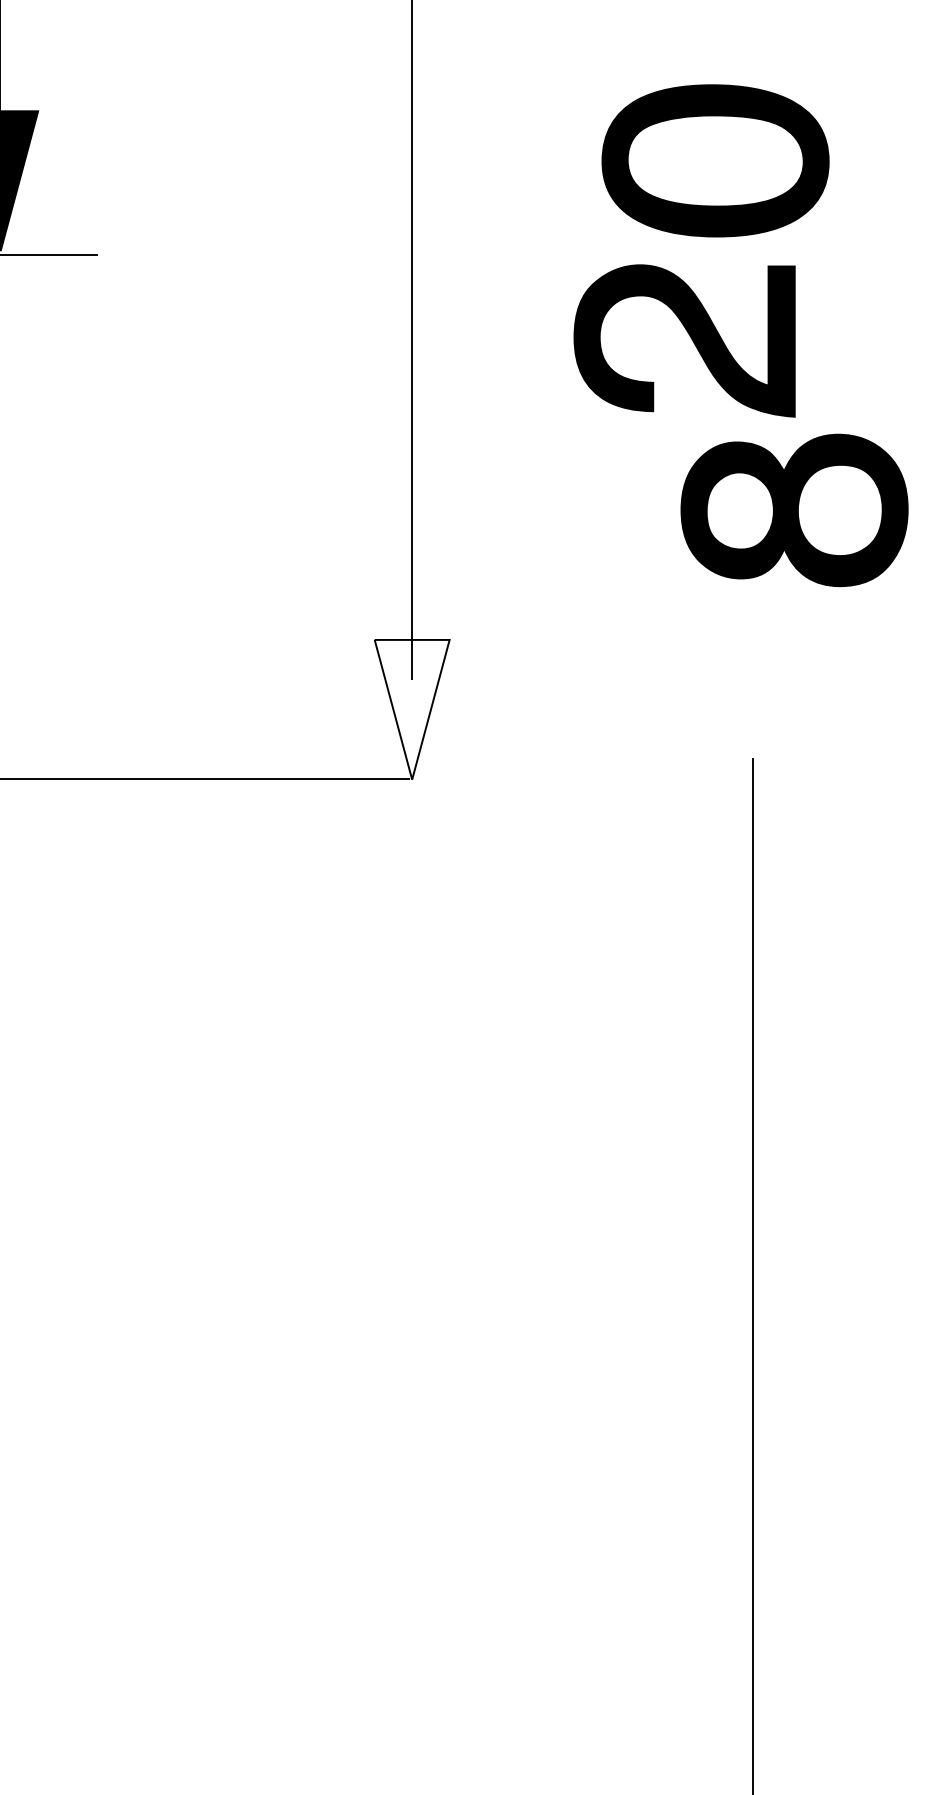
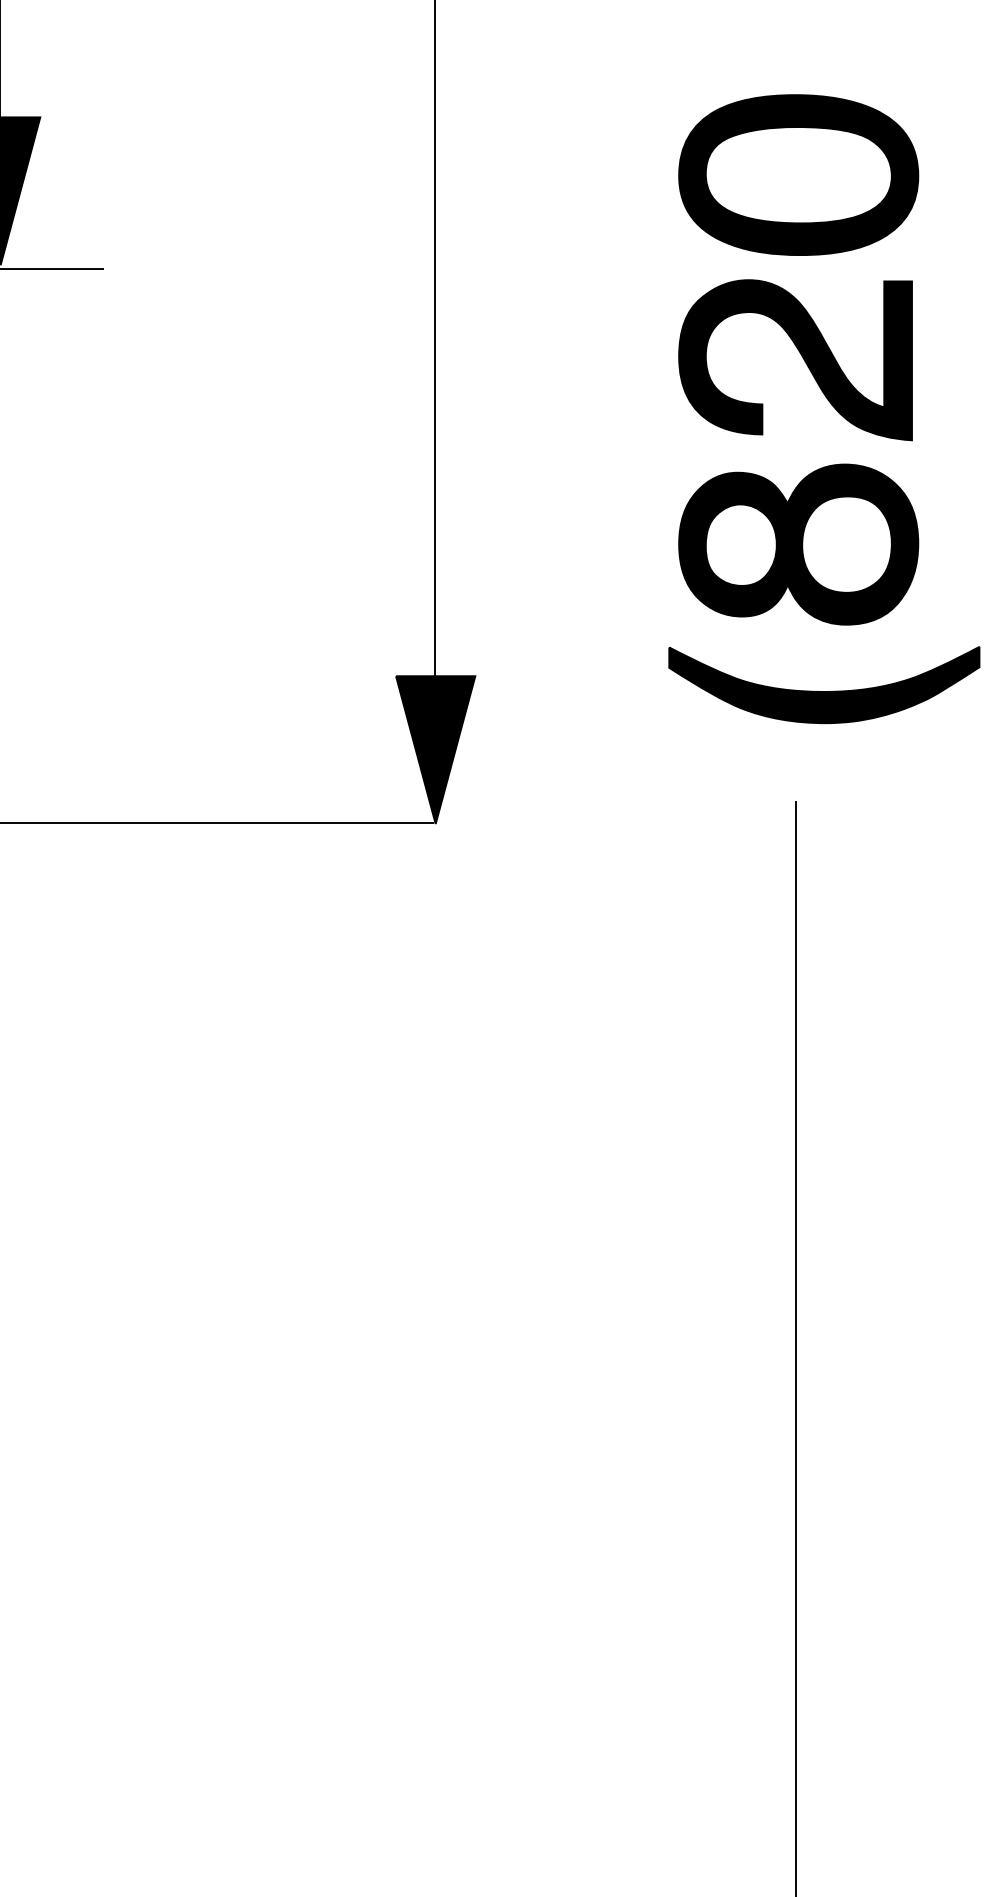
part: (715, 160) -> (798, 174), moved
part: (690, 338) -> (801, 357), moved
part: (794, 510) -> (798, 544), moved
part: (779, 648) -> (823, 685), added
fill: (411, 709) -> (434, 749), added

